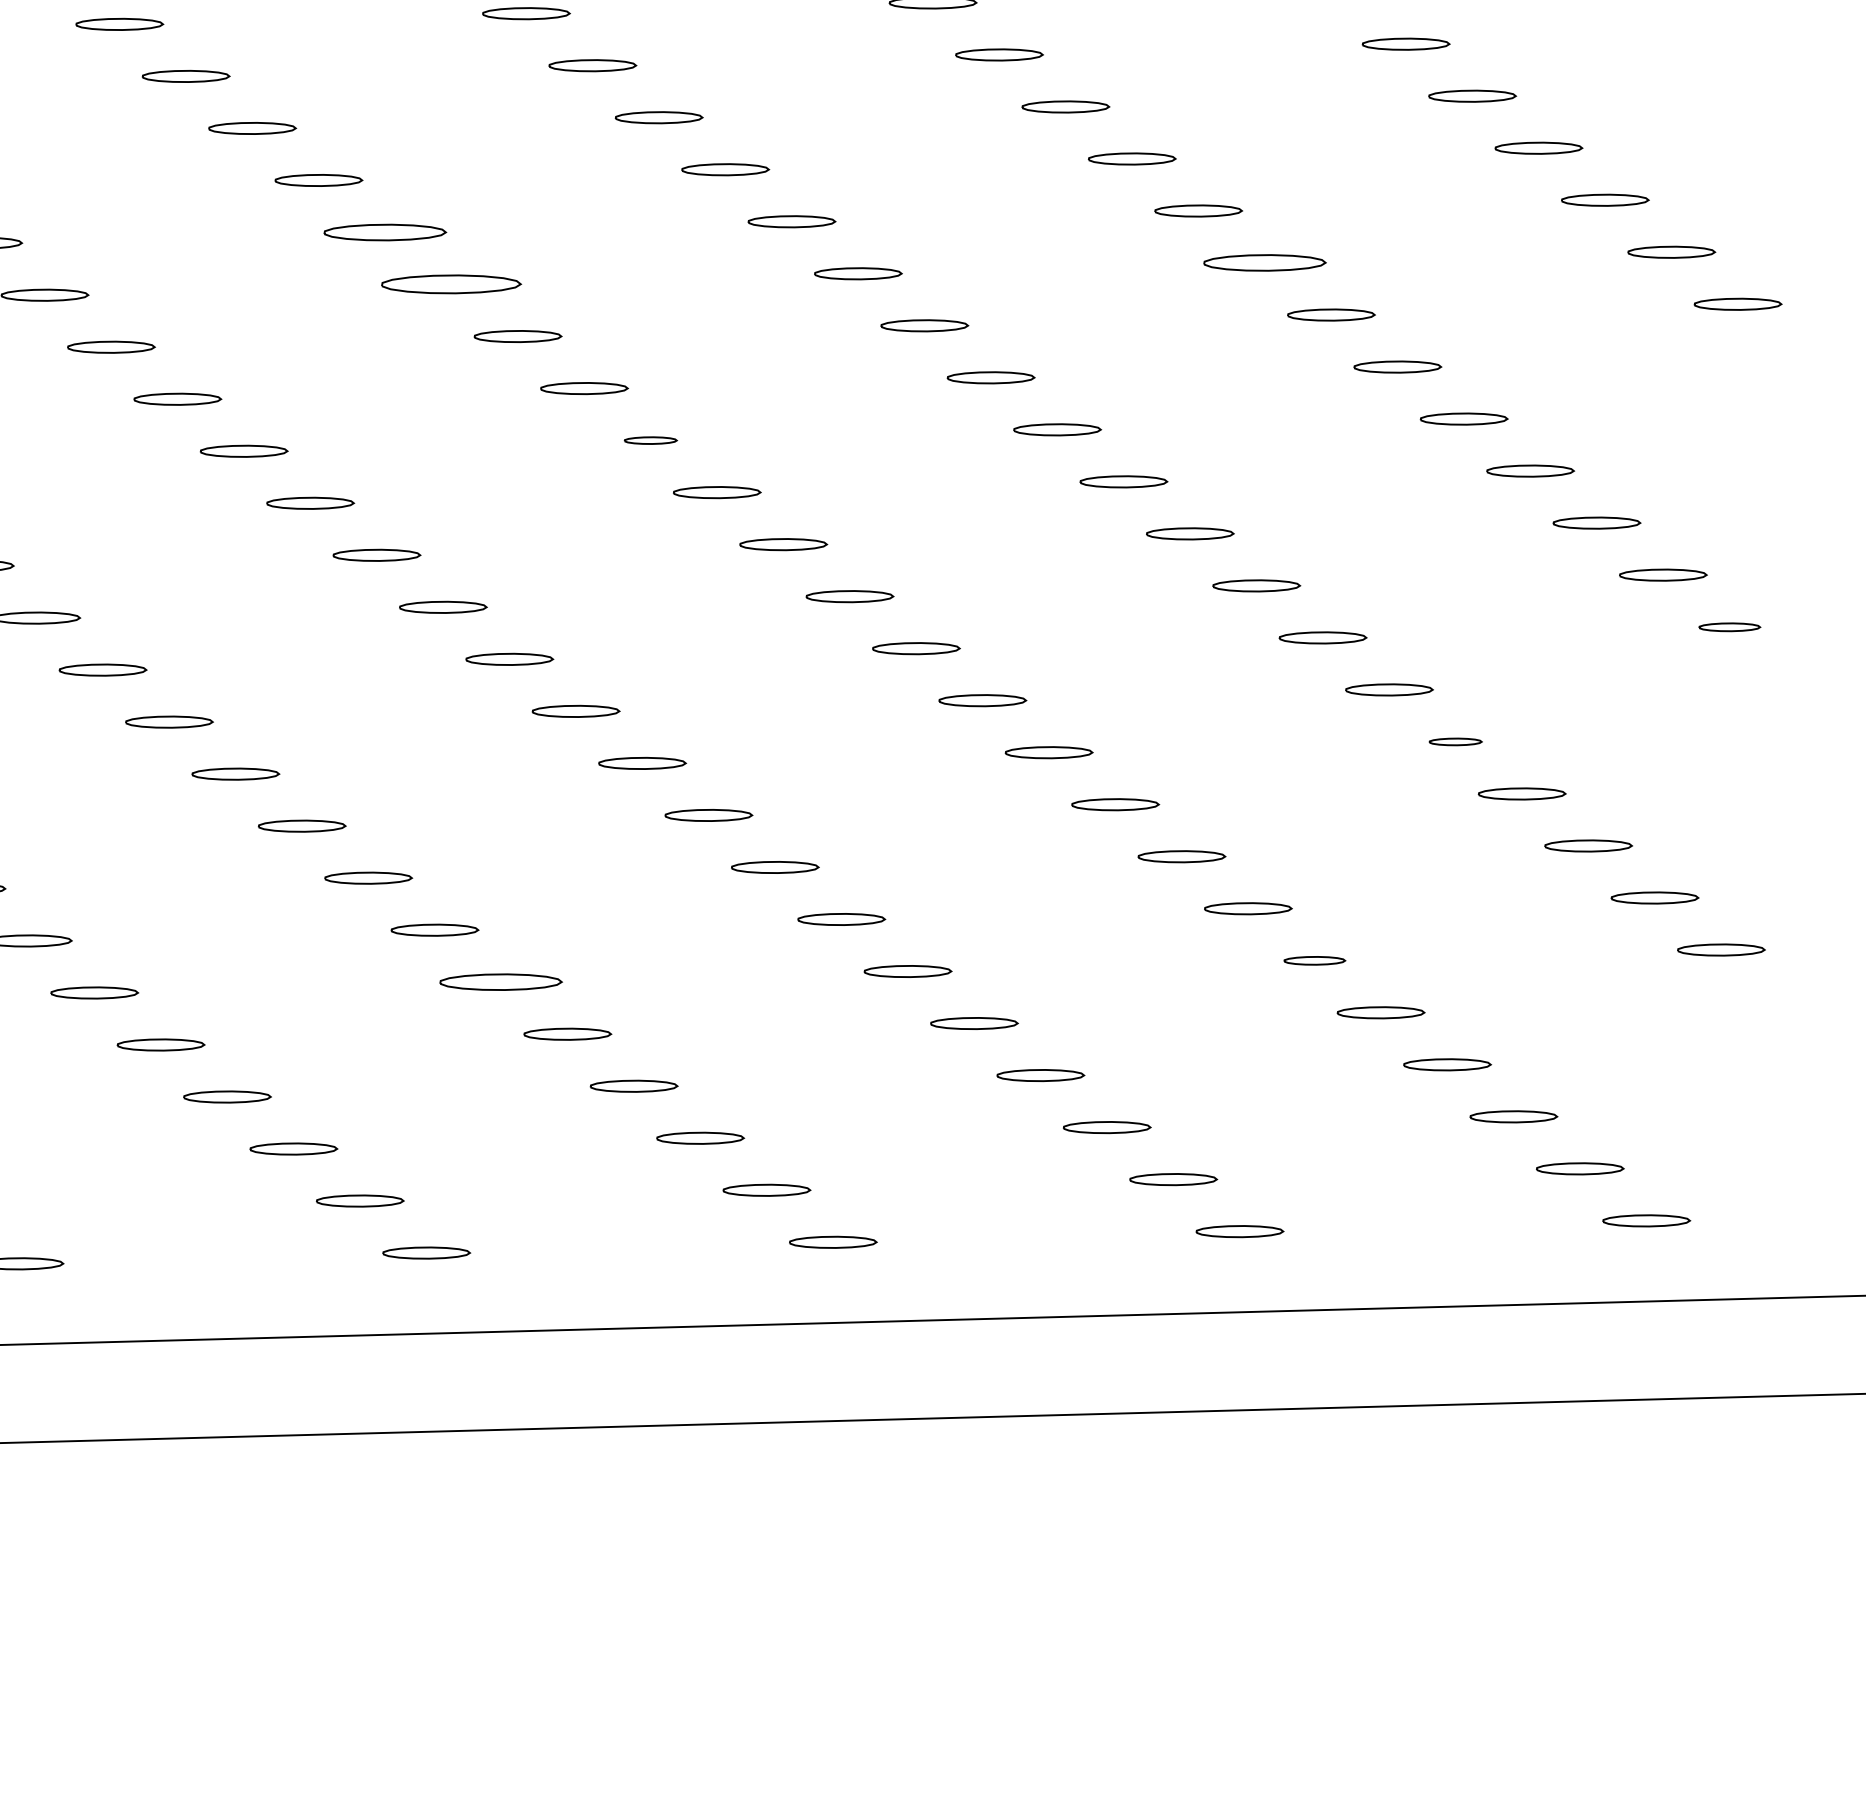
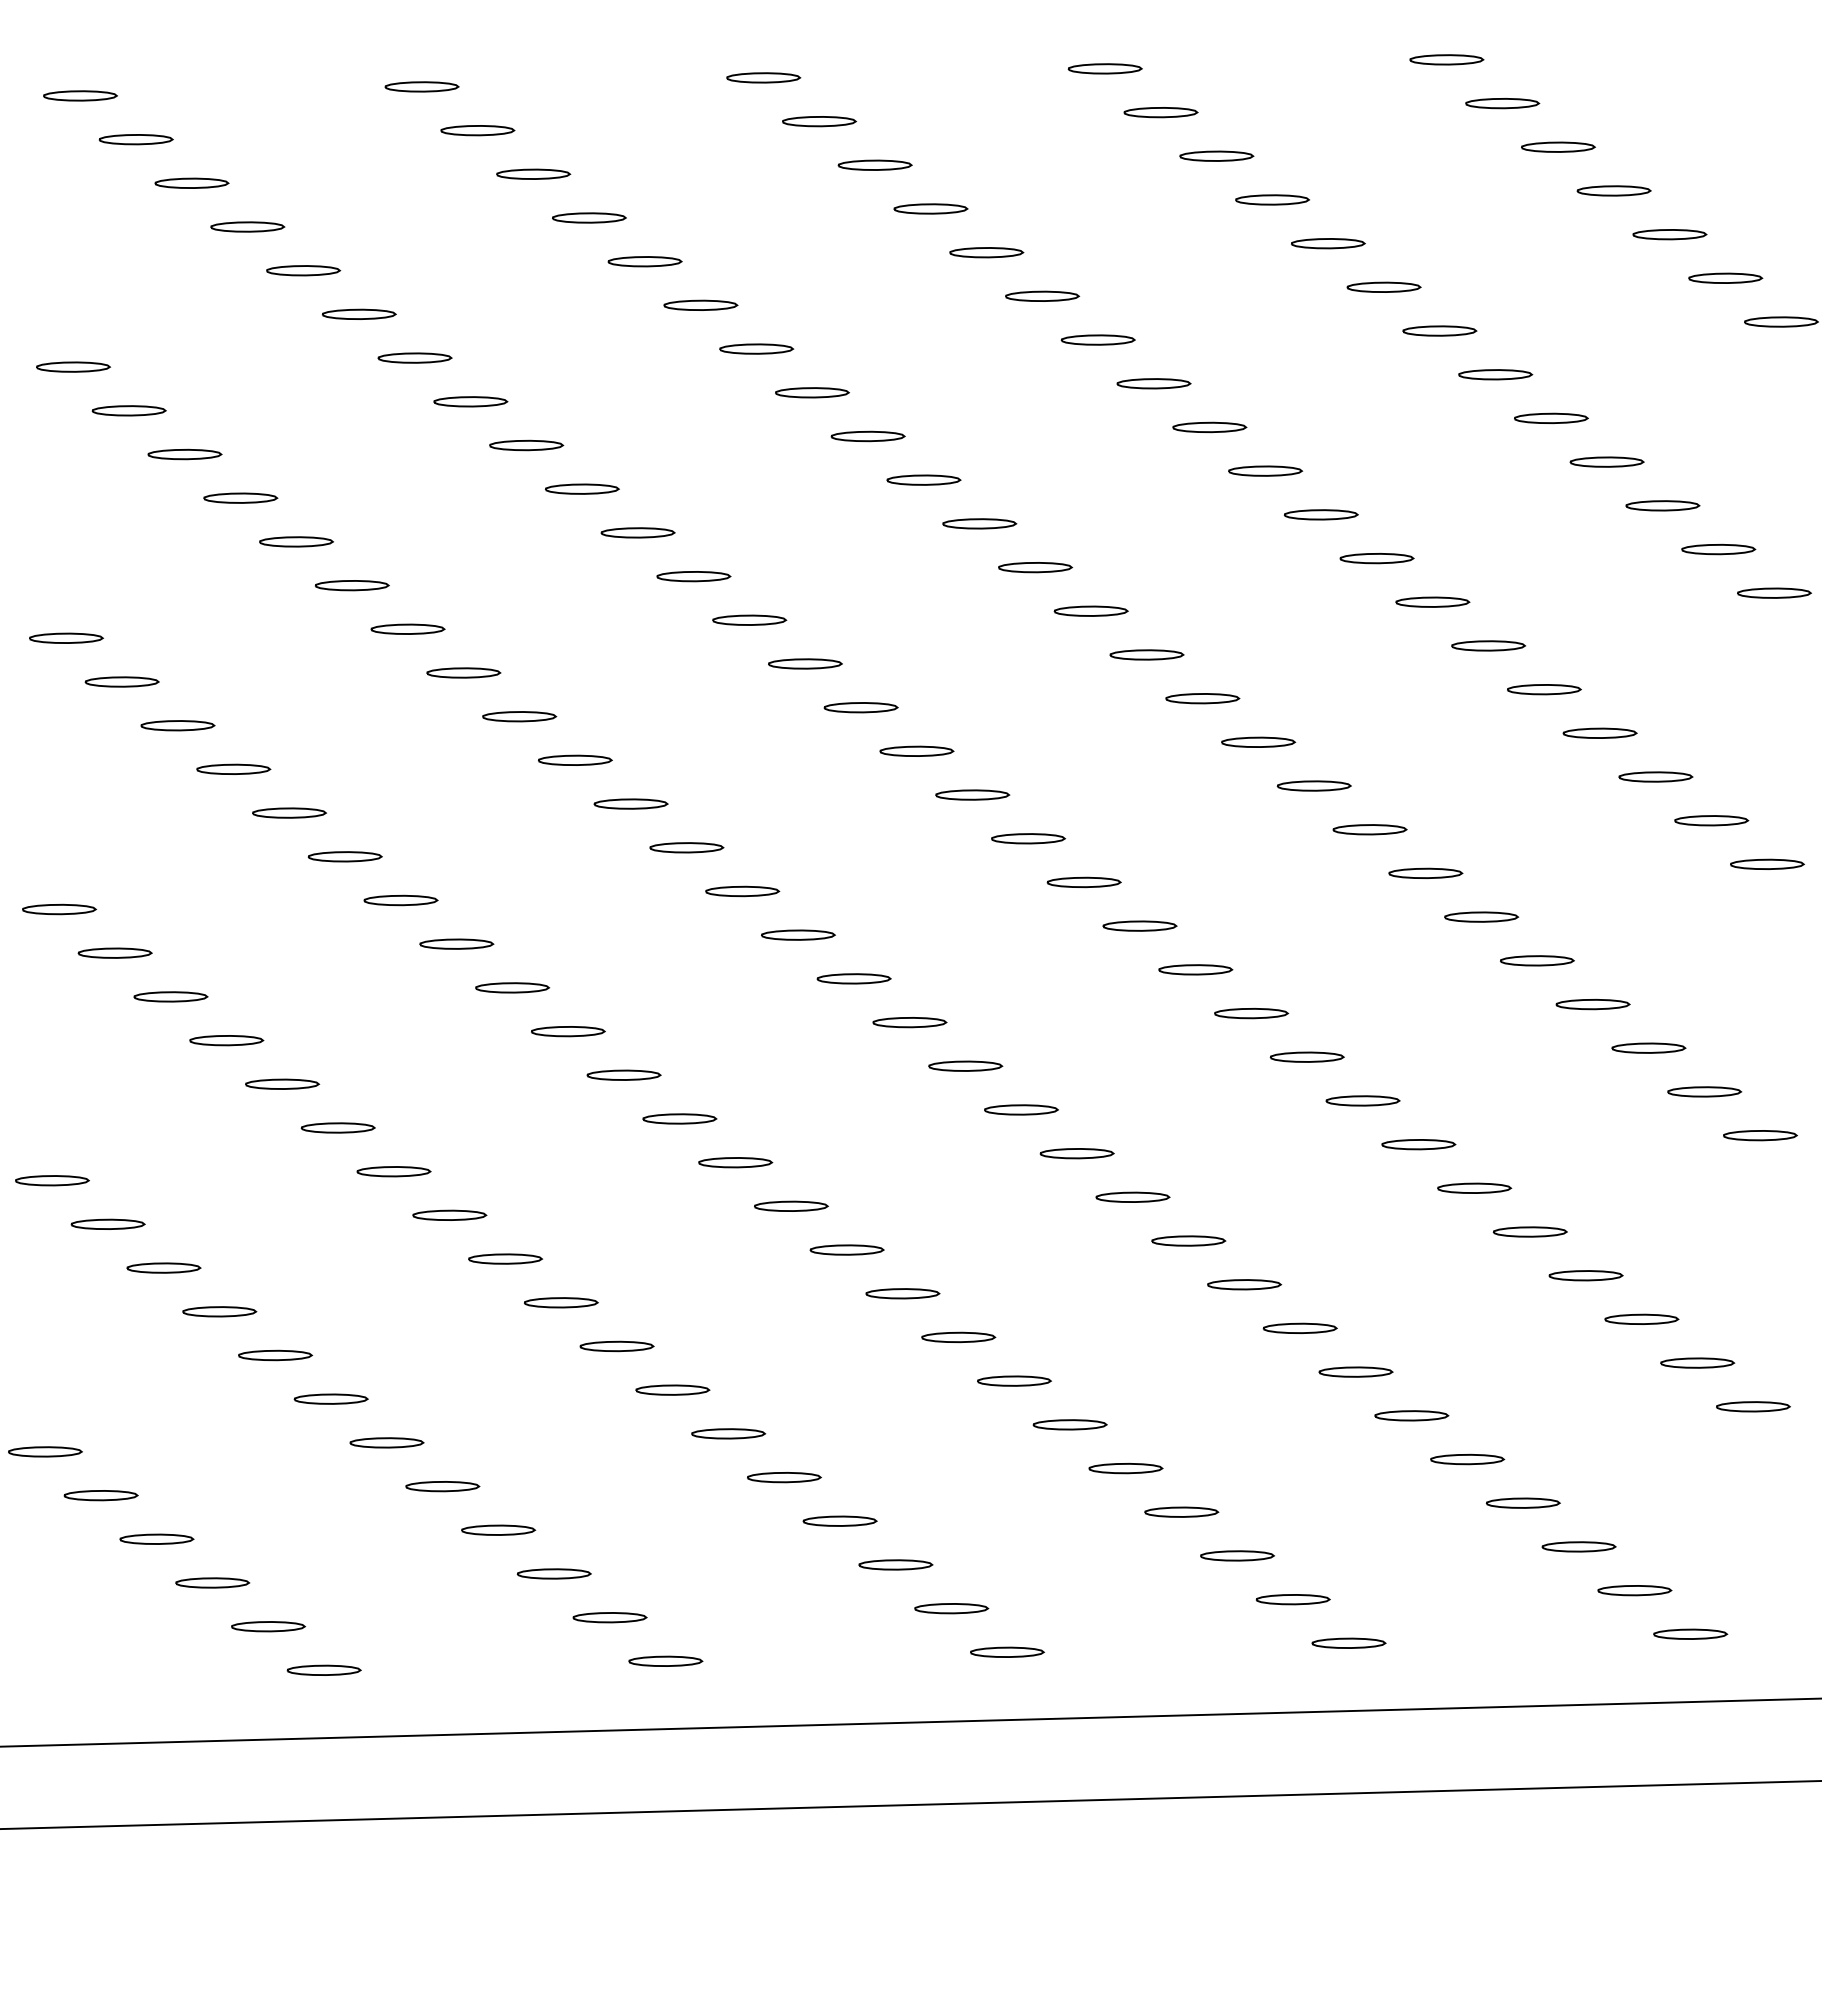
part: (384, 231) -> (630, 803), size x0.71
part: (1264, 262) -> (1369, 829), size x0.71
part: (451, 284) -> (686, 847), size x0.62
part: (650, 440) -> (853, 978), size x1.67
part: (1729, 627) -> (1760, 1135), size x1.43
part: (1454, 741) -> (1529, 1231), size x1.67
part: (1314, 960) -> (1411, 1415), size x1.43
part: (501, 981) -> (728, 1433), size x0.71

